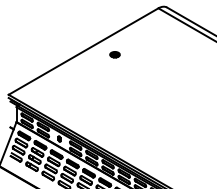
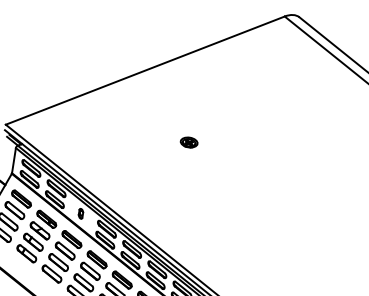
part: (114, 54) -> (188, 141), moved

